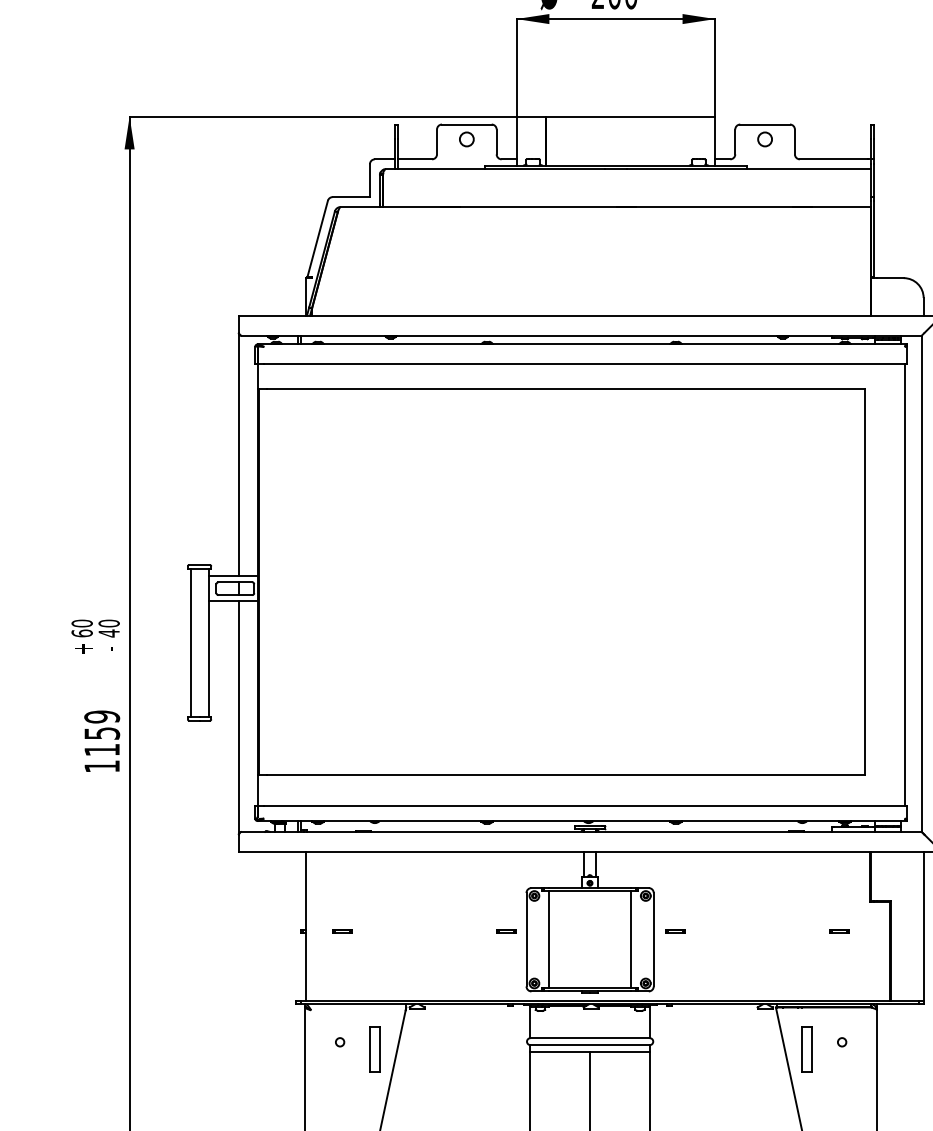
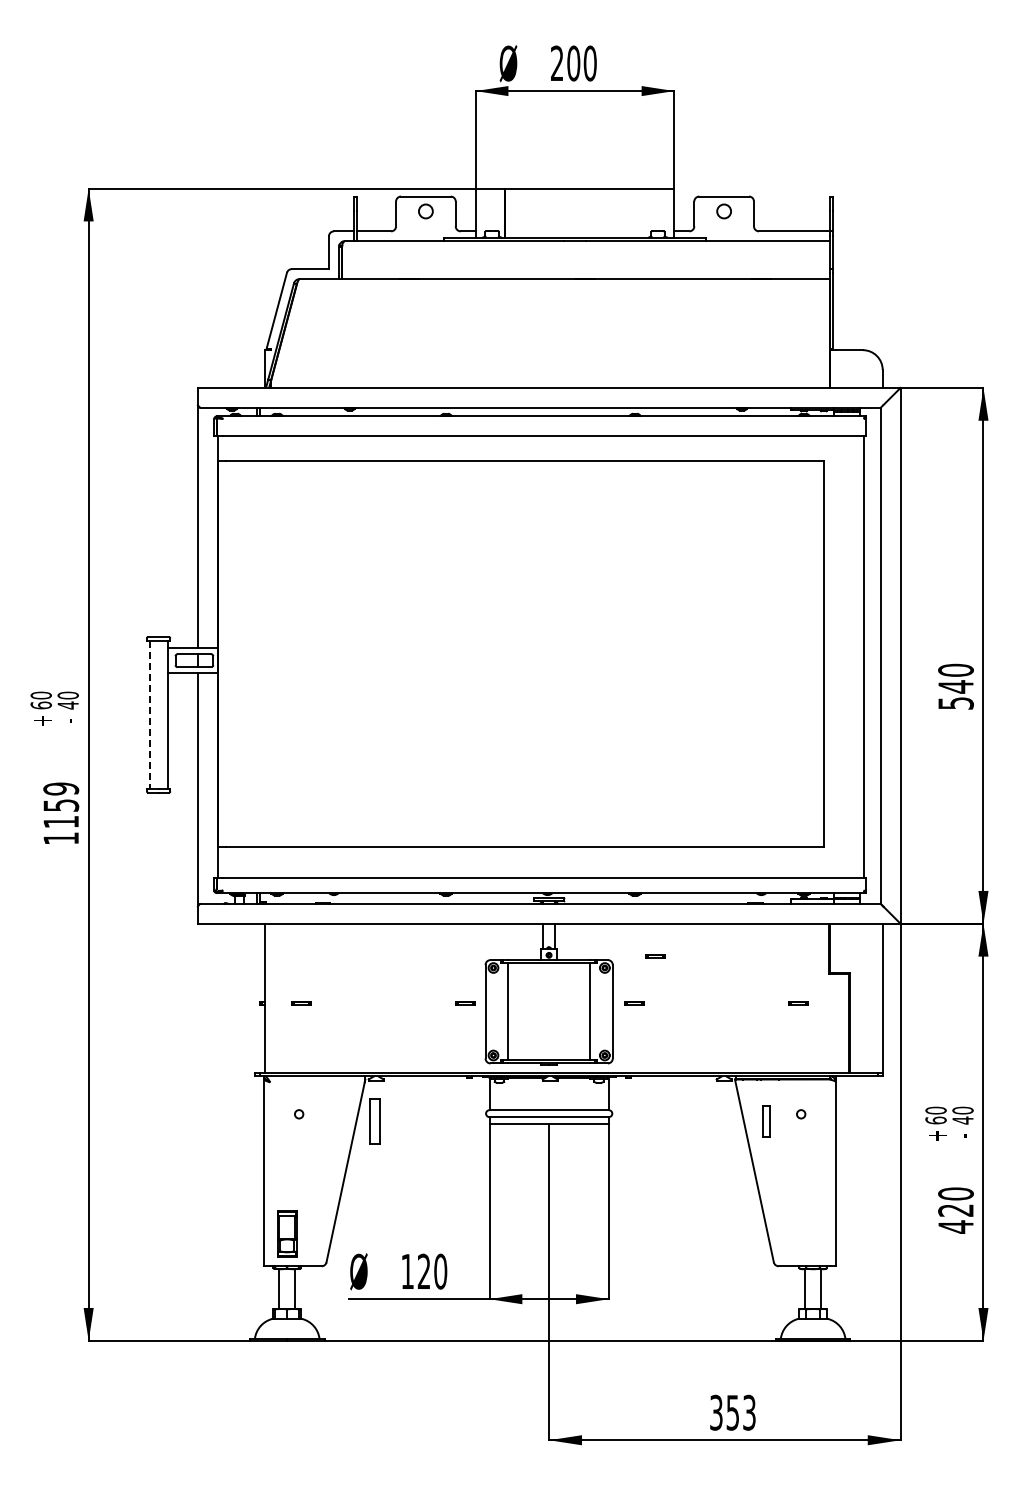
line: (190, 642) -> (149, 714), solid -> dashed
line: (696, 883) -> (655, 955), added
part: (374, 1049) -> (374, 1121), moved
part: (806, 1049) -> (765, 1121), size x0.7

